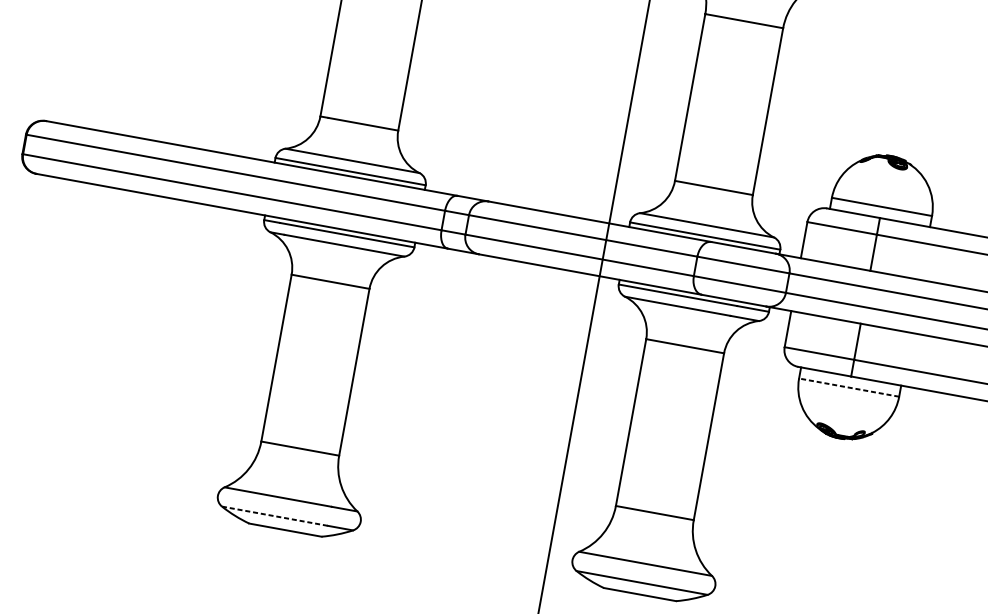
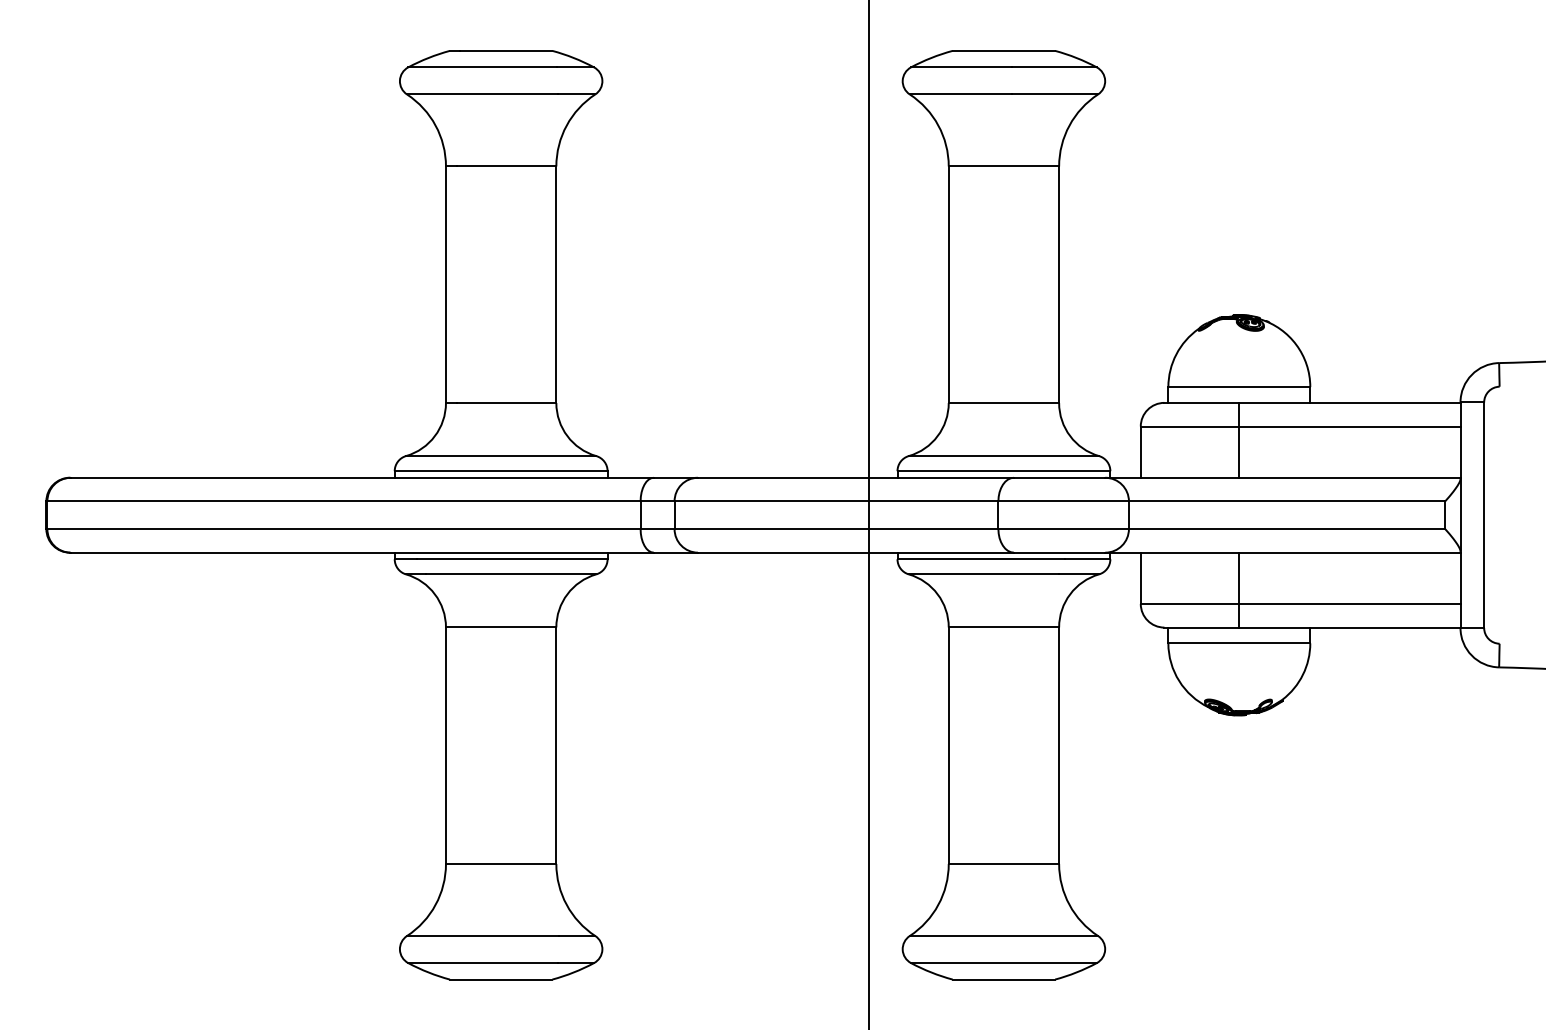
line: (849, 387) -> (1239, 643), dashed -> solid
line: (275, 516) -> (483, 963), dashed -> solid

